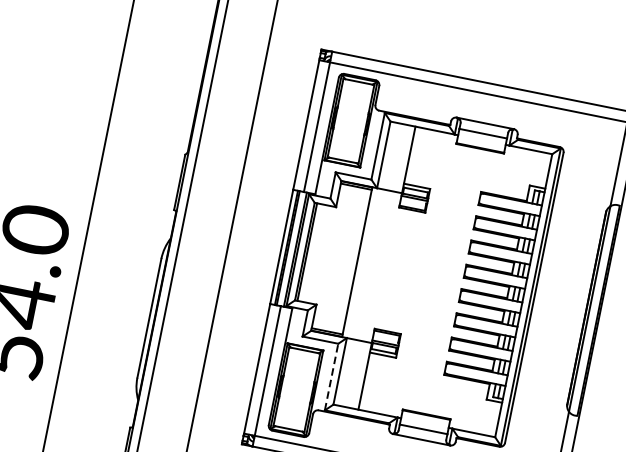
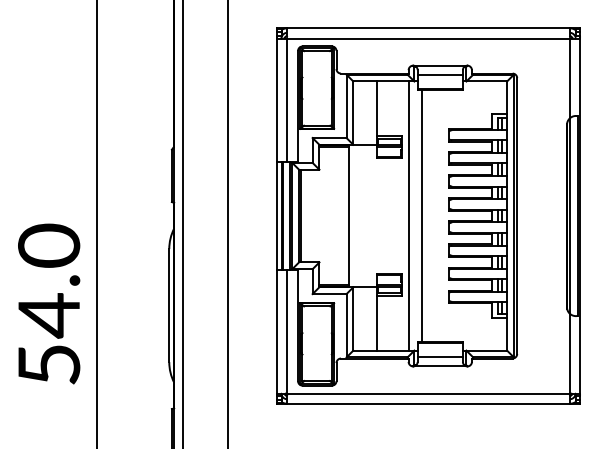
line: (420, 274) -> (408, 215), added
line: (434, 277) -> (422, 215), added
line: (331, 376) -> (346, 325), dashed -> solid

